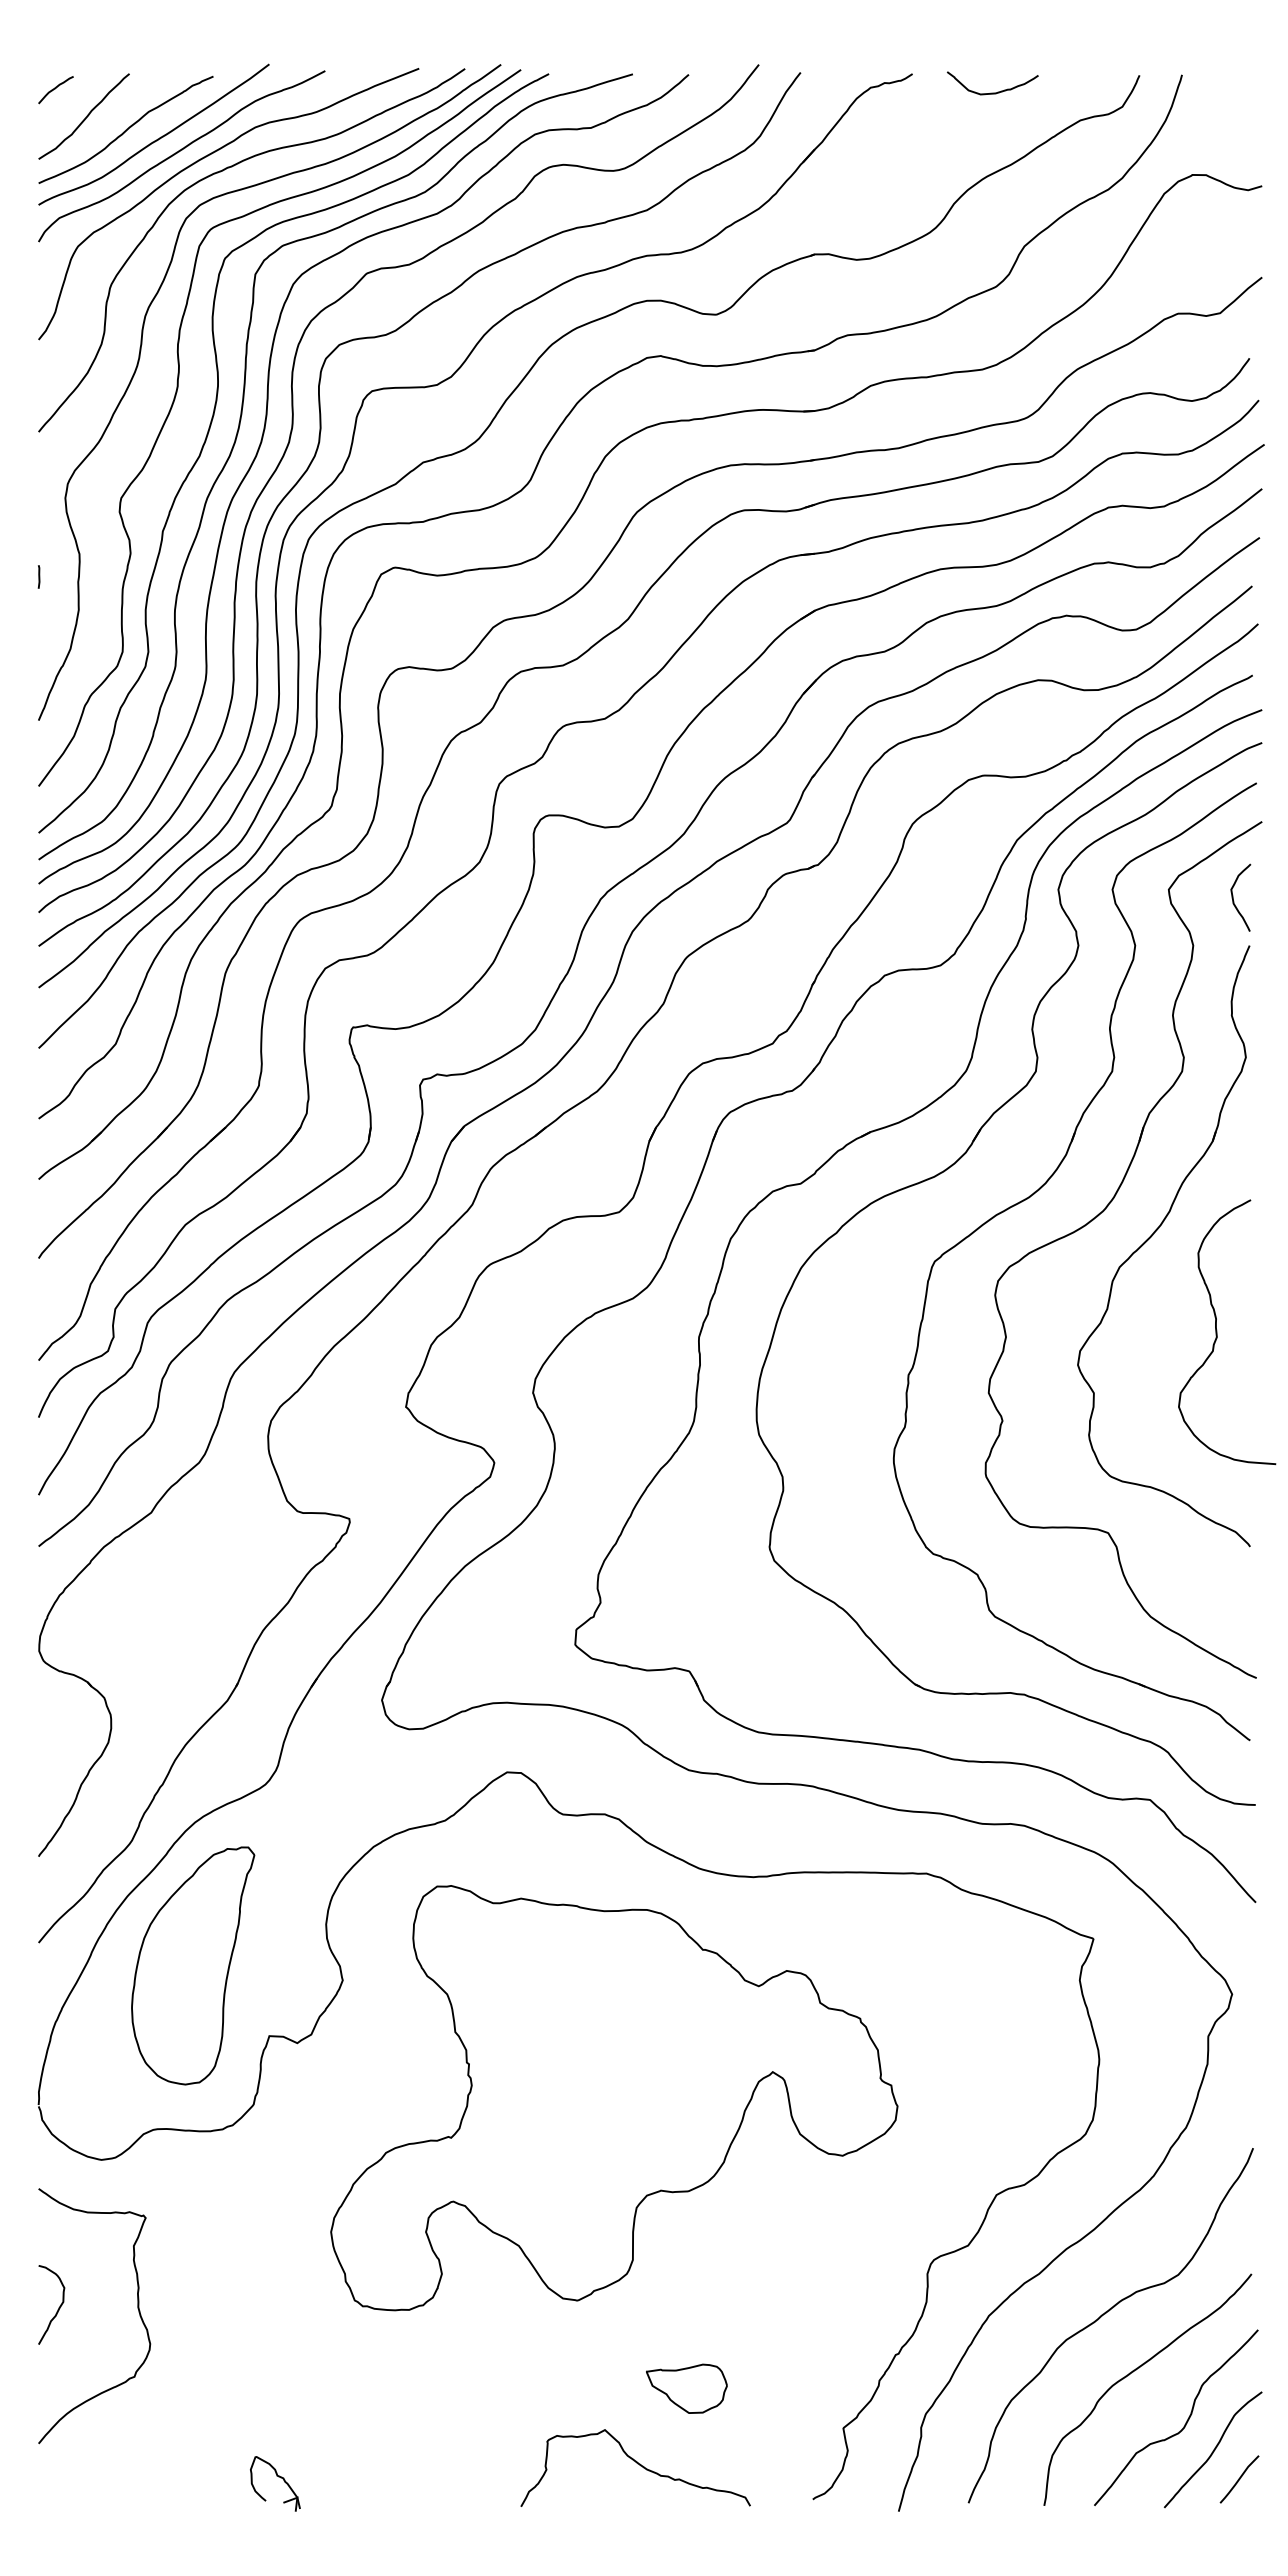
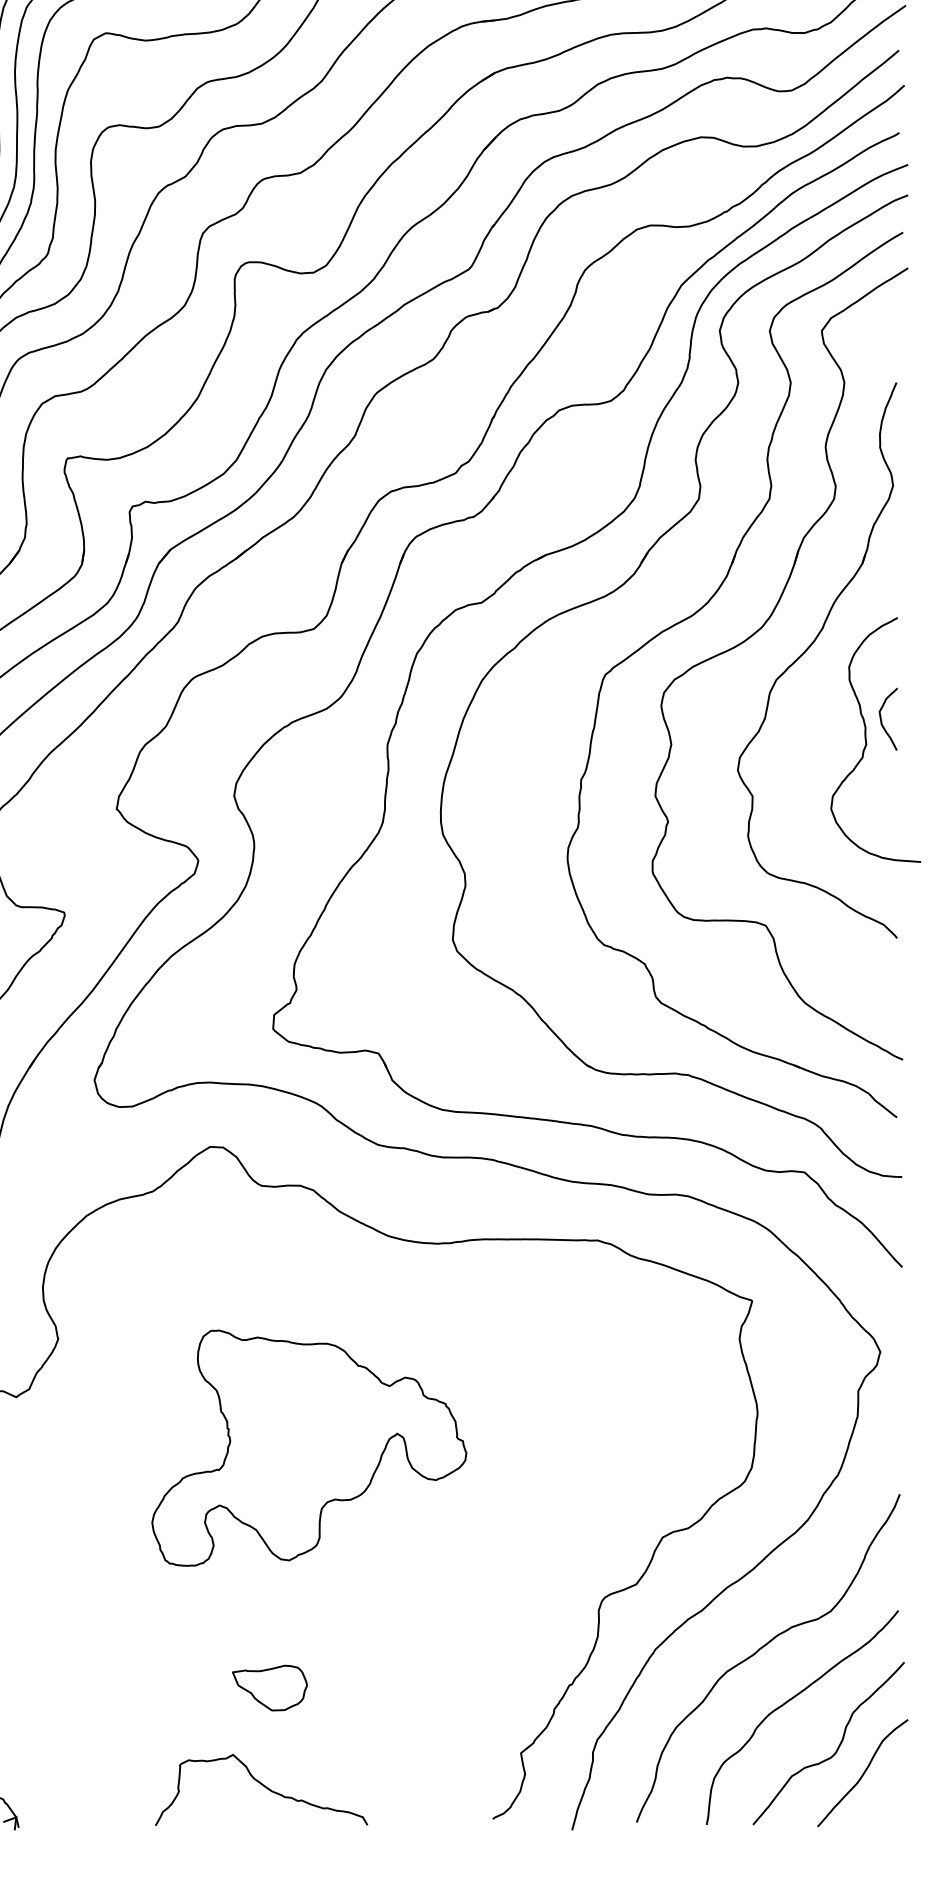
curve: (1233, 897) -> (881, 719), moved
part: (614, 2098) -> (309, 1448), size x0.6
part: (686, 2388) -> (269, 1687), moved
curve: (637, 2464) -> (263, 1786), moved
curve: (1239, 2479) -> (887, 1800), removed

